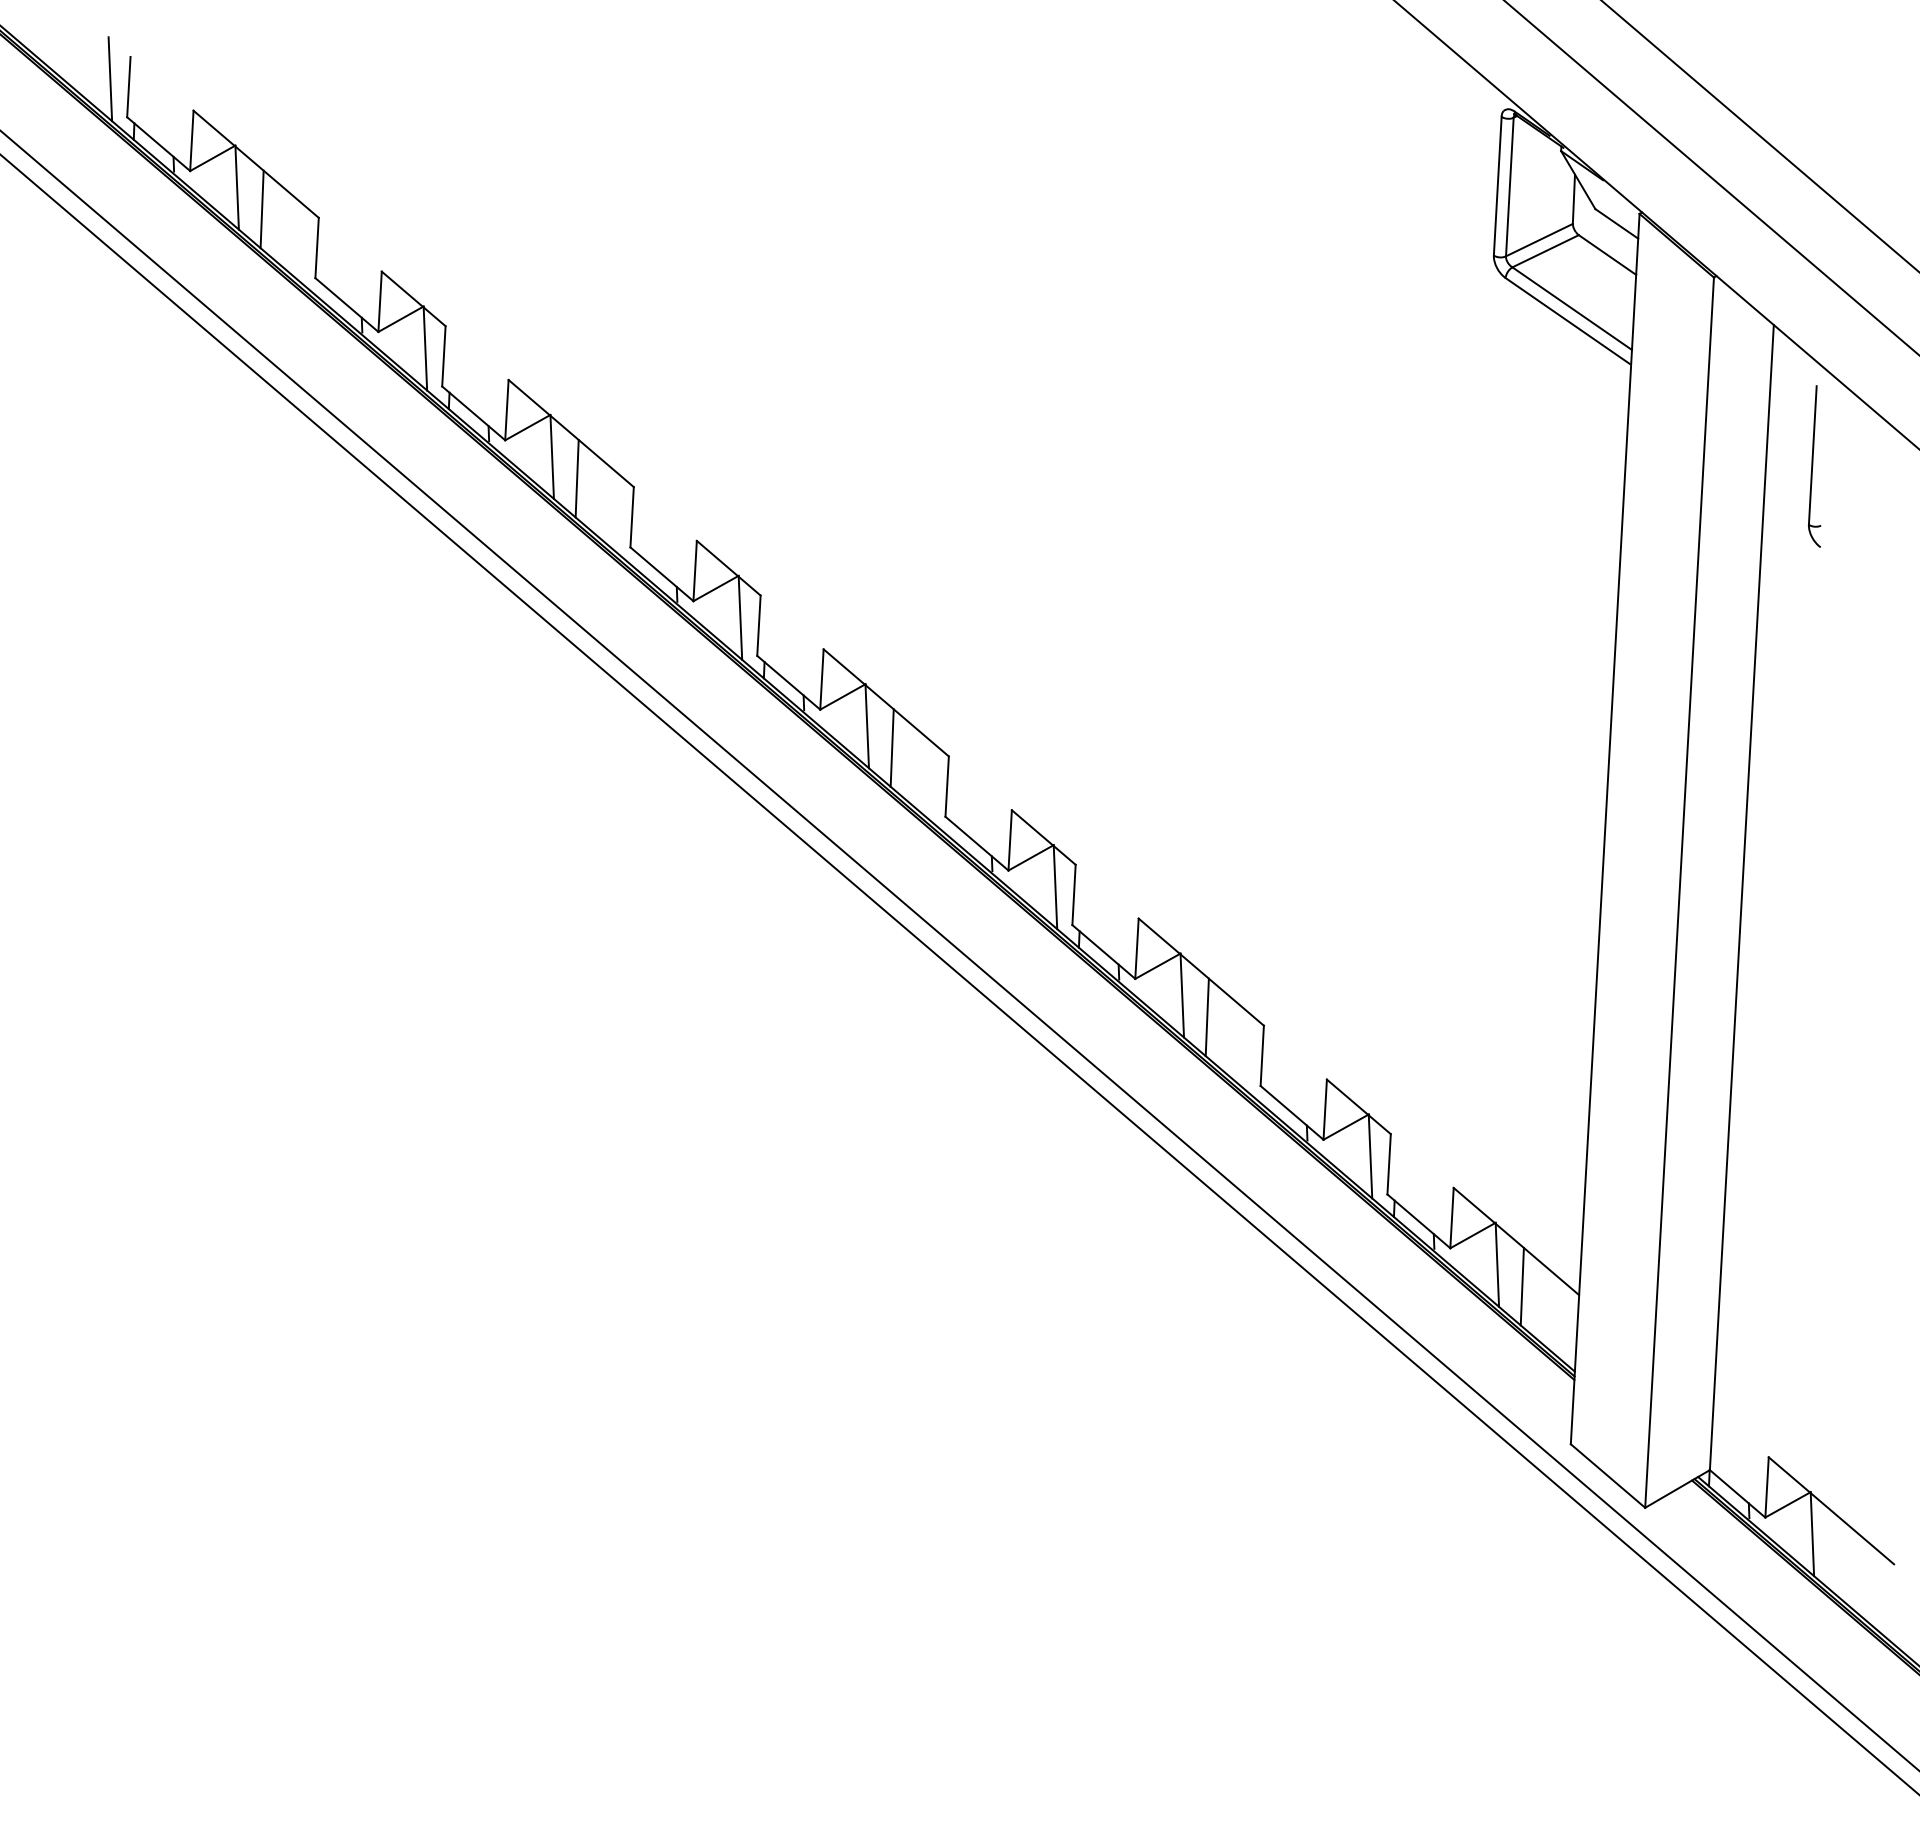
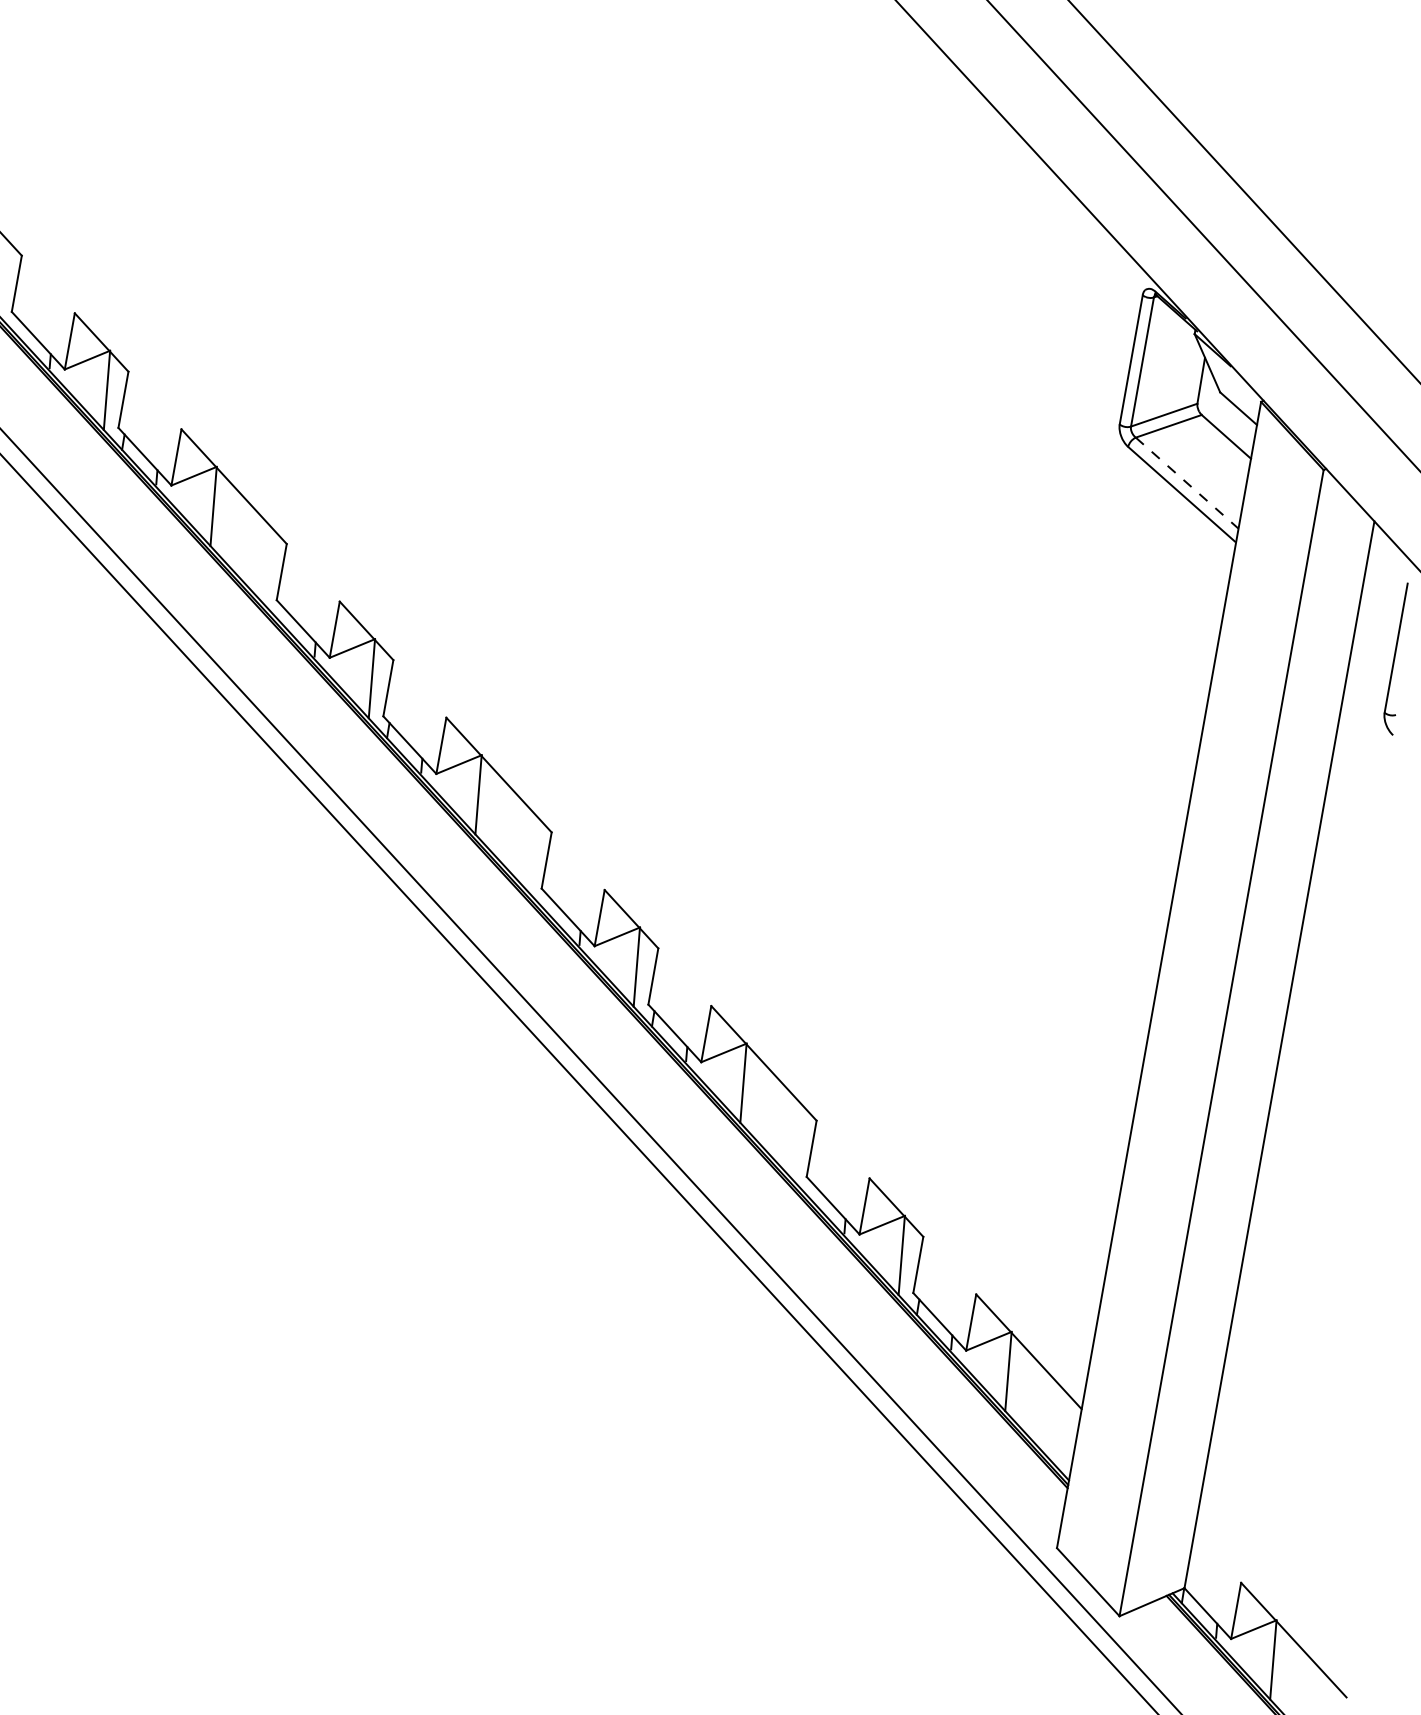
line: (1572, 308) -> (1187, 483), solid -> dashed
line: (576, 478) -> (233, 529), removed
line: (891, 747) -> (498, 817), removed
line: (1206, 1017) -> (763, 1106), removed
line: (1521, 1286) -> (1028, 1394), removed

